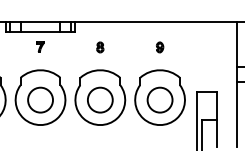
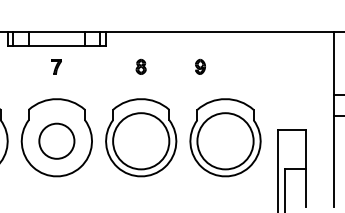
part: (160, 47) -> (200, 66), moved
circle: (99, 99) -> (140, 140), size x1.6
circle: (160, 99) -> (225, 140), size x1.6

